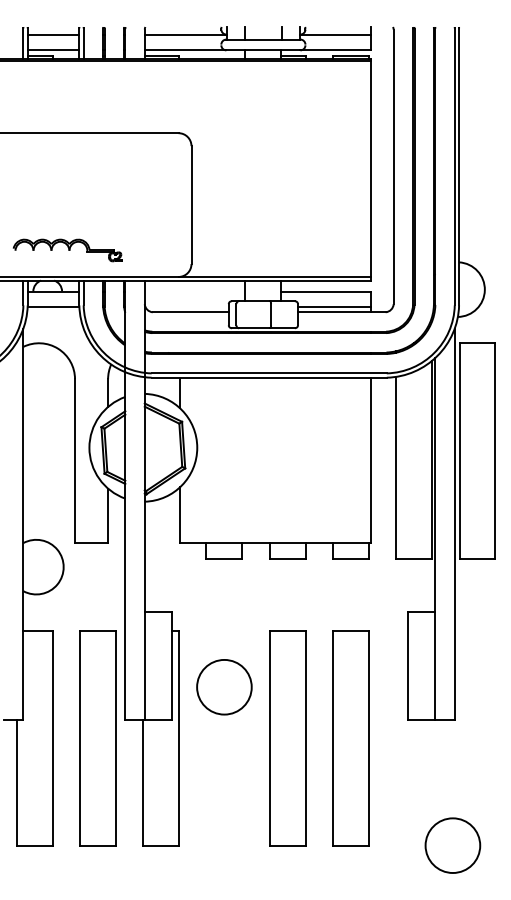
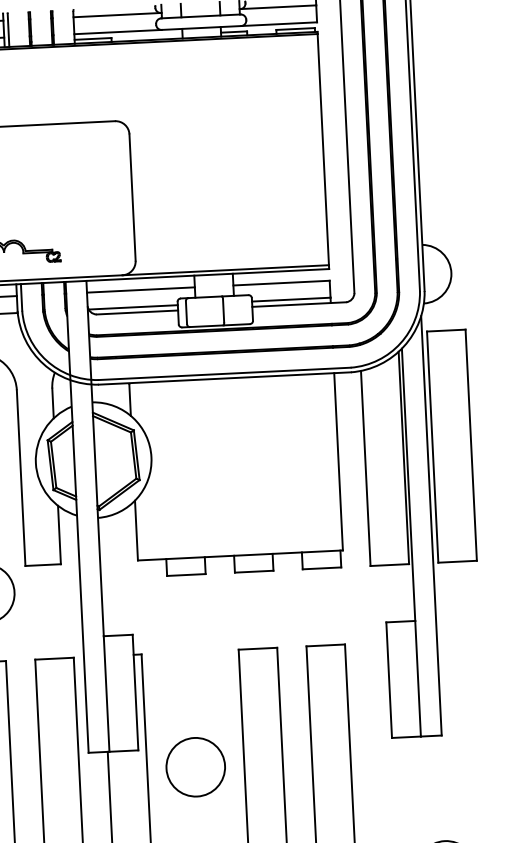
line: (194, 291) -> (140, 290), added
line: (186, 307) -> (132, 307), added
circle: (224, 687) -> (195, 767), moved

